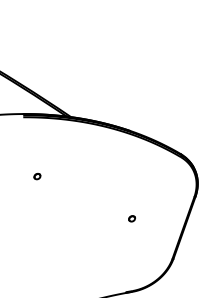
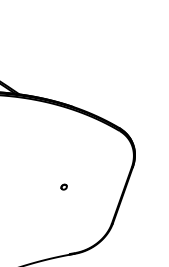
part: (131, 218) -> (63, 186), moved

